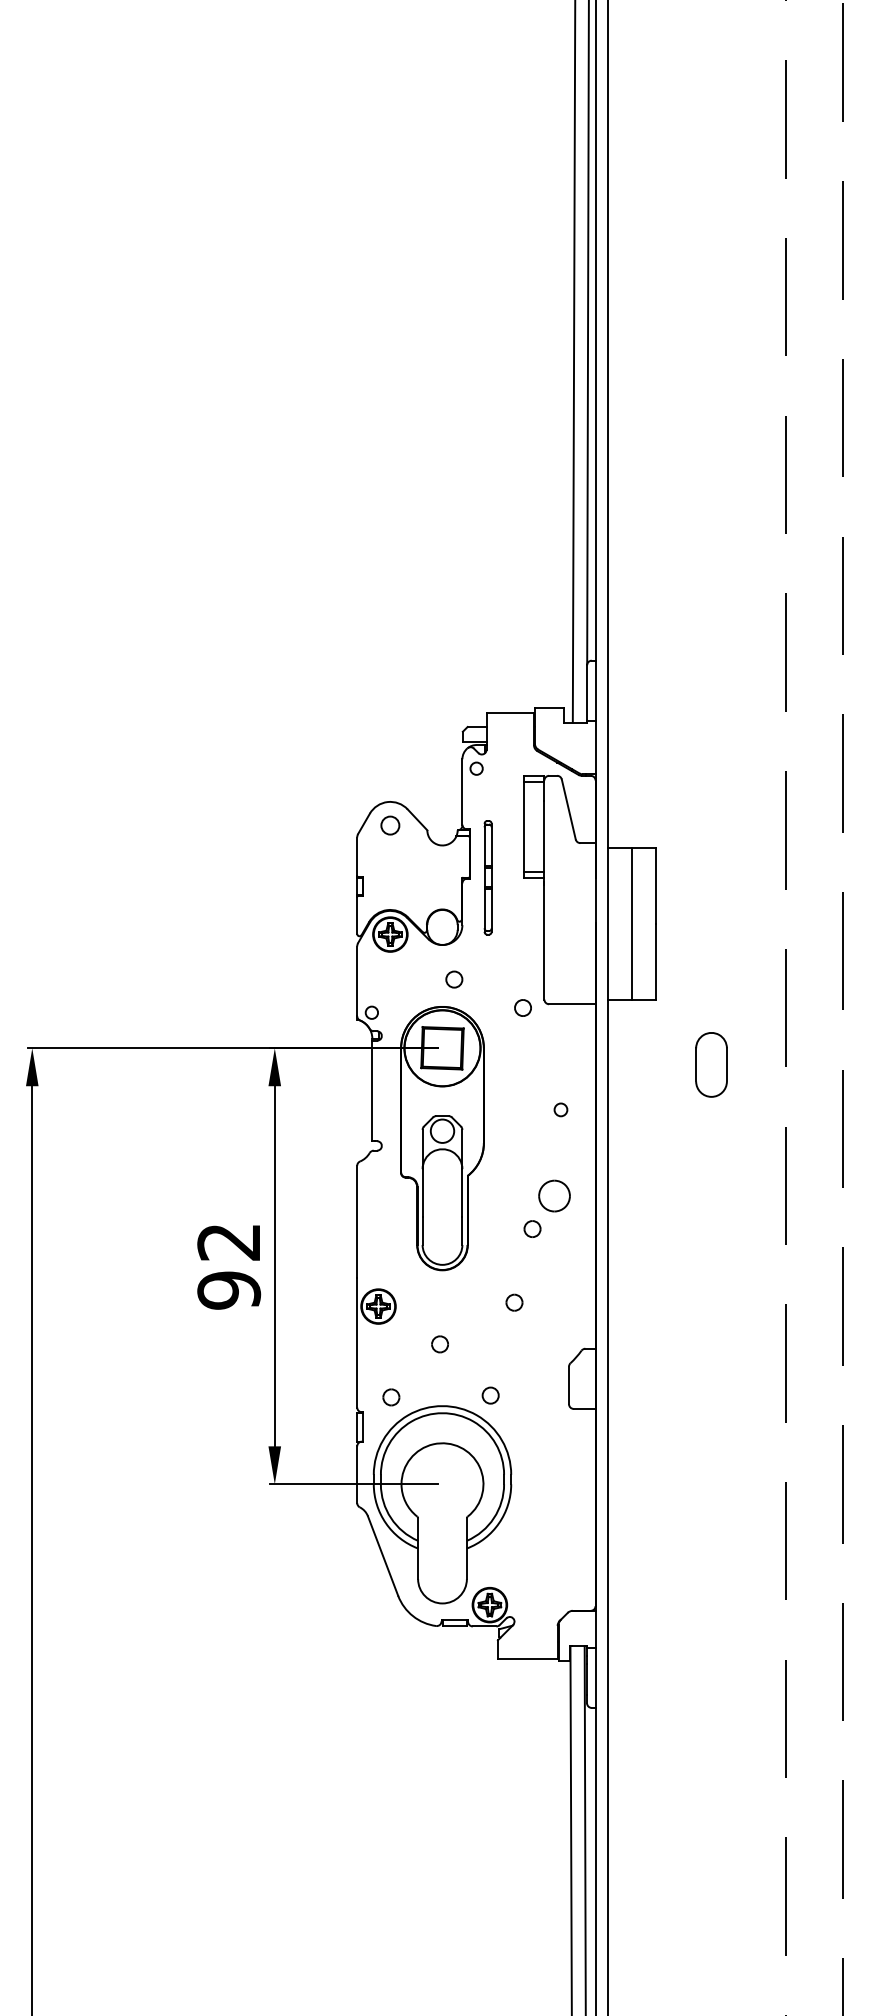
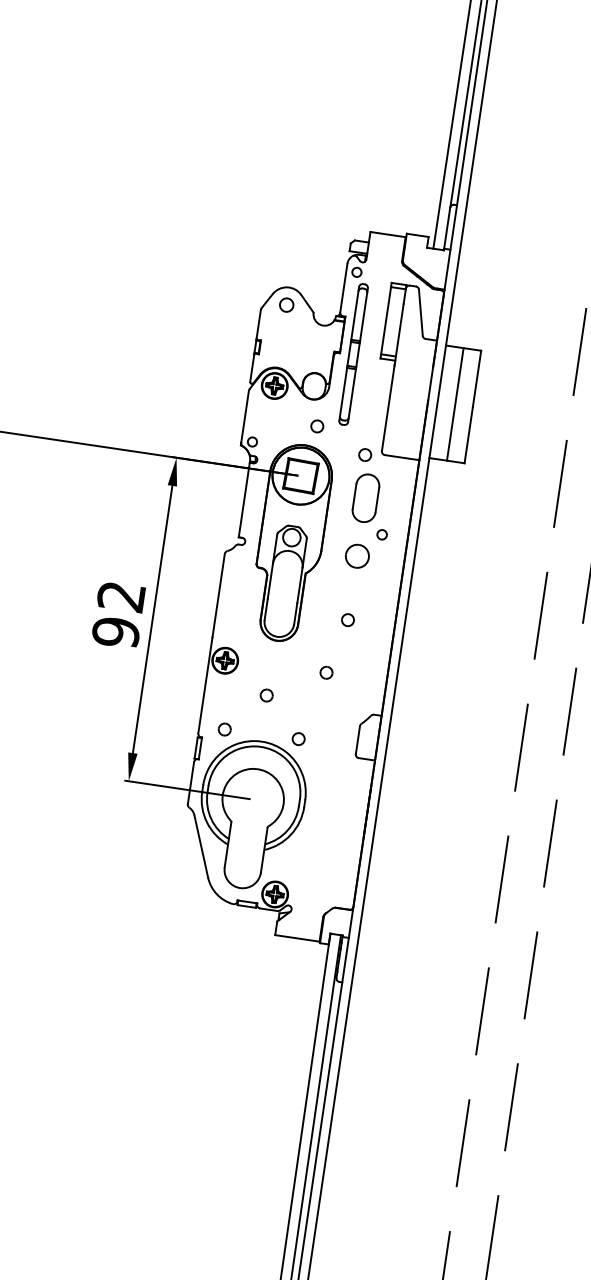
part: (487, 877) -> (353, 354), size x1.67
part: (711, 1064) -> (365, 497), moved
part: (554, 1195) -> (357, 555), moved

